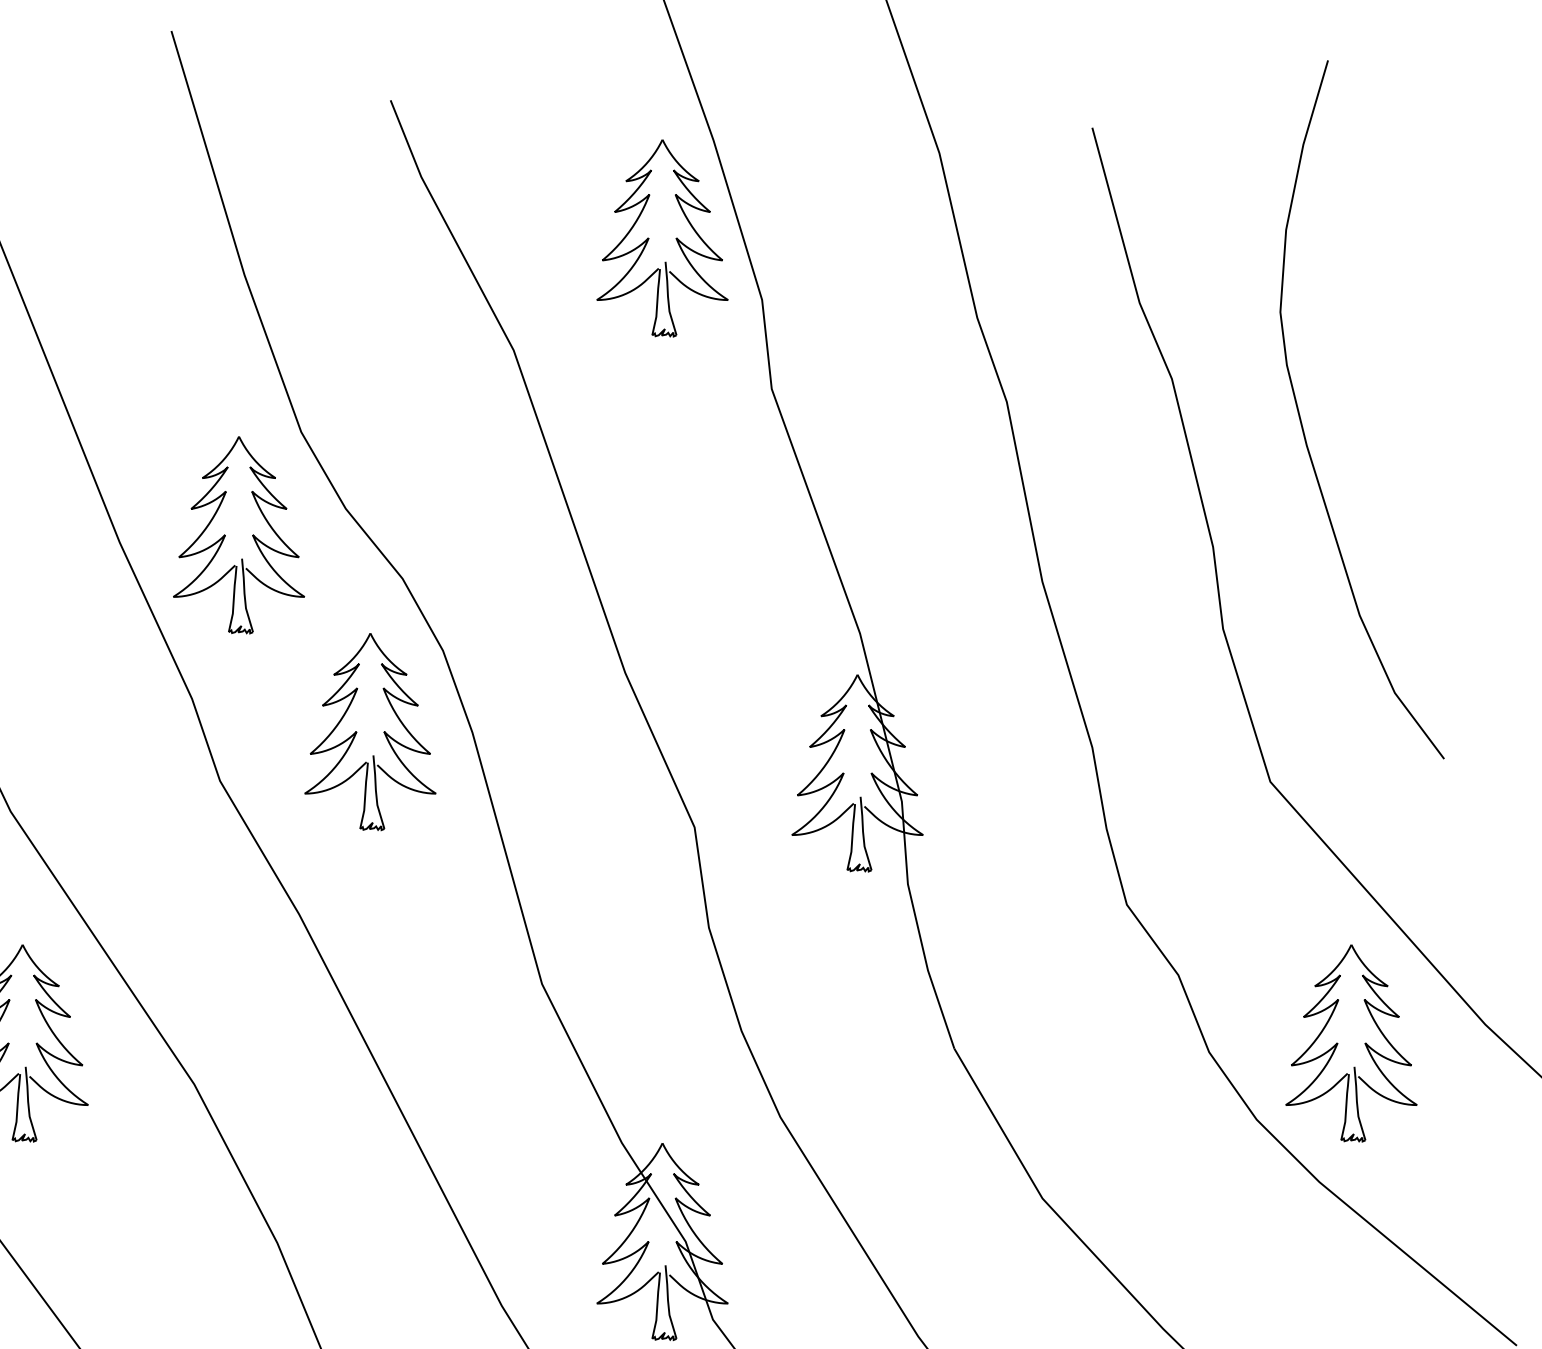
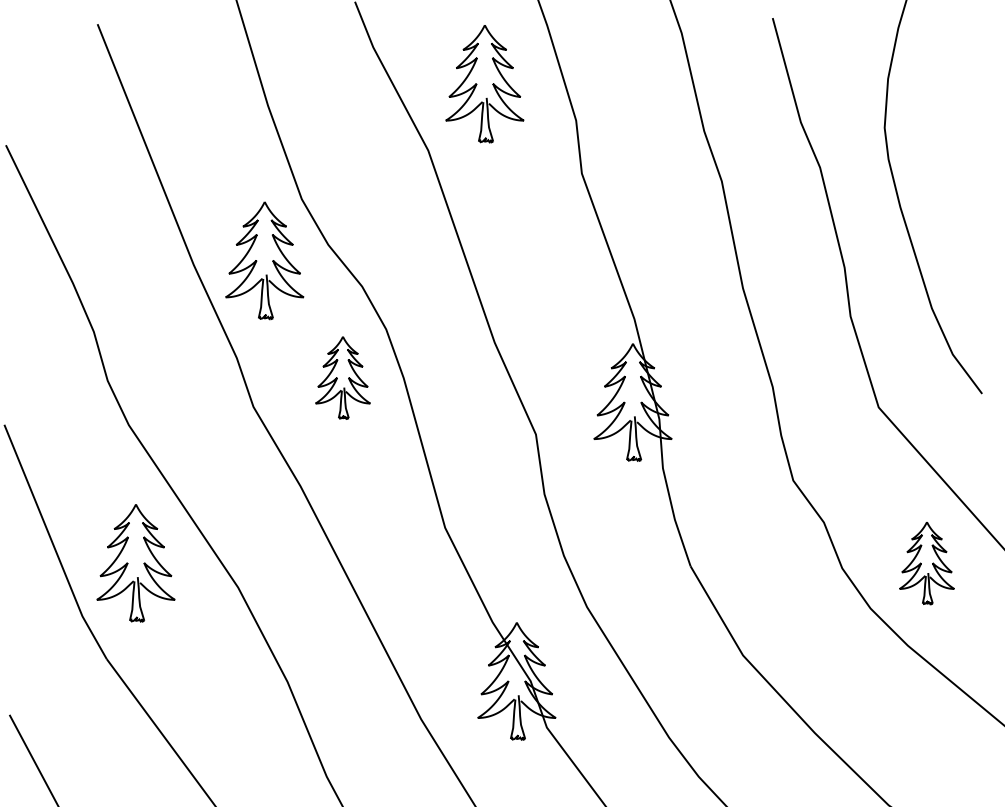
part: (661, 239) -> (484, 84), moved
part: (369, 731) -> (342, 377), size x0.7
part: (1350, 1043) -> (926, 563), size x0.7

